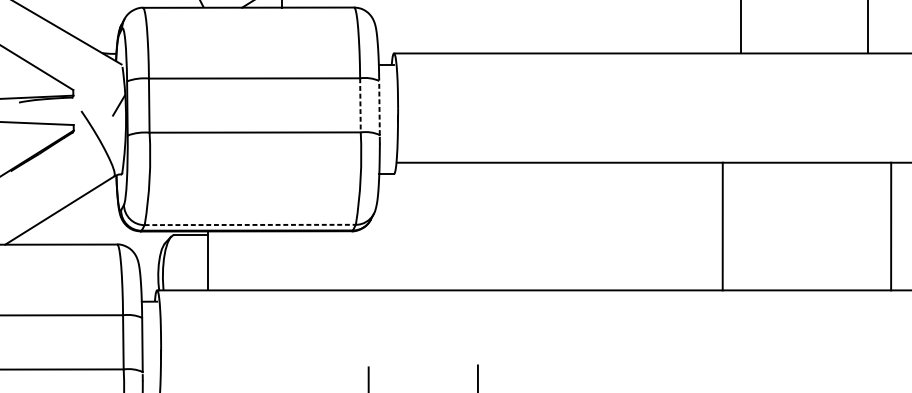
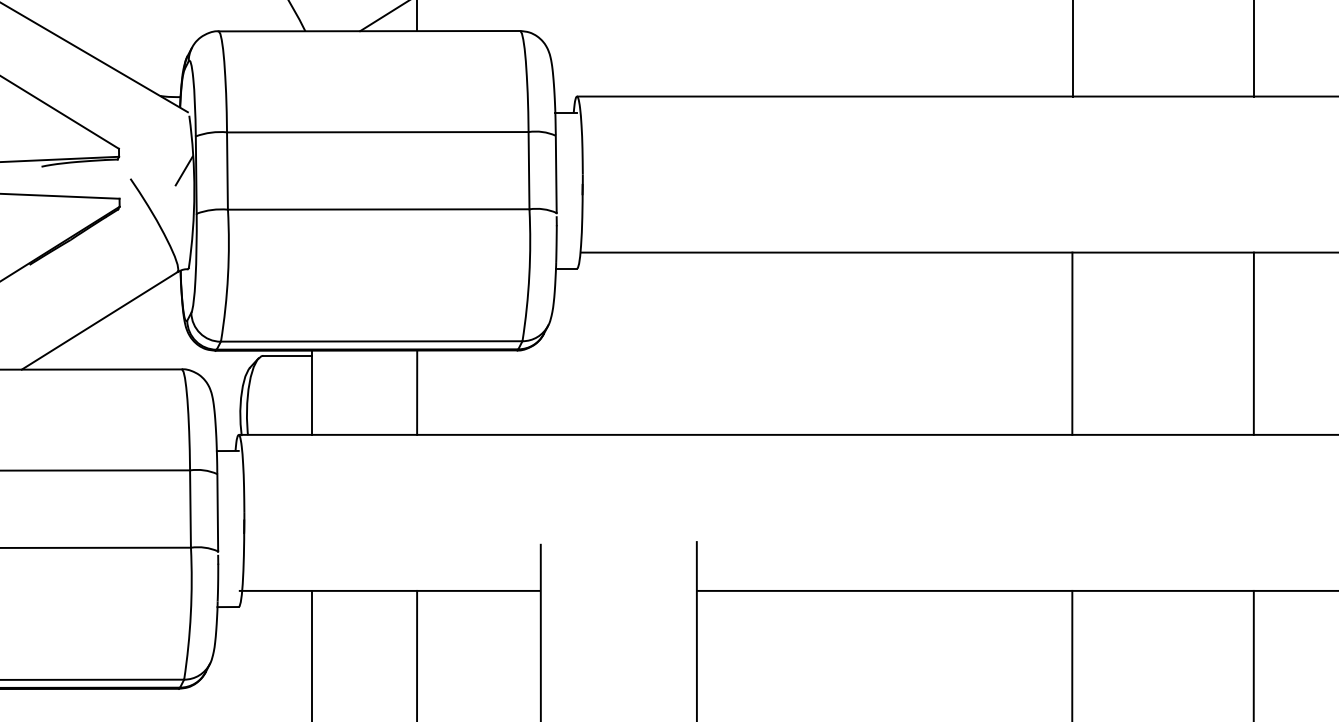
line: (360, 105) -> (529, 170), dashed -> solid
line: (379, 108) -> (556, 174), dashed -> solid
line: (250, 225) -> (371, 341), dashed -> solid
line: (722, 226) -> (1072, 343), moved
line: (890, 226) -> (1253, 343), moved
line: (282, 260) -> (417, 392), added

